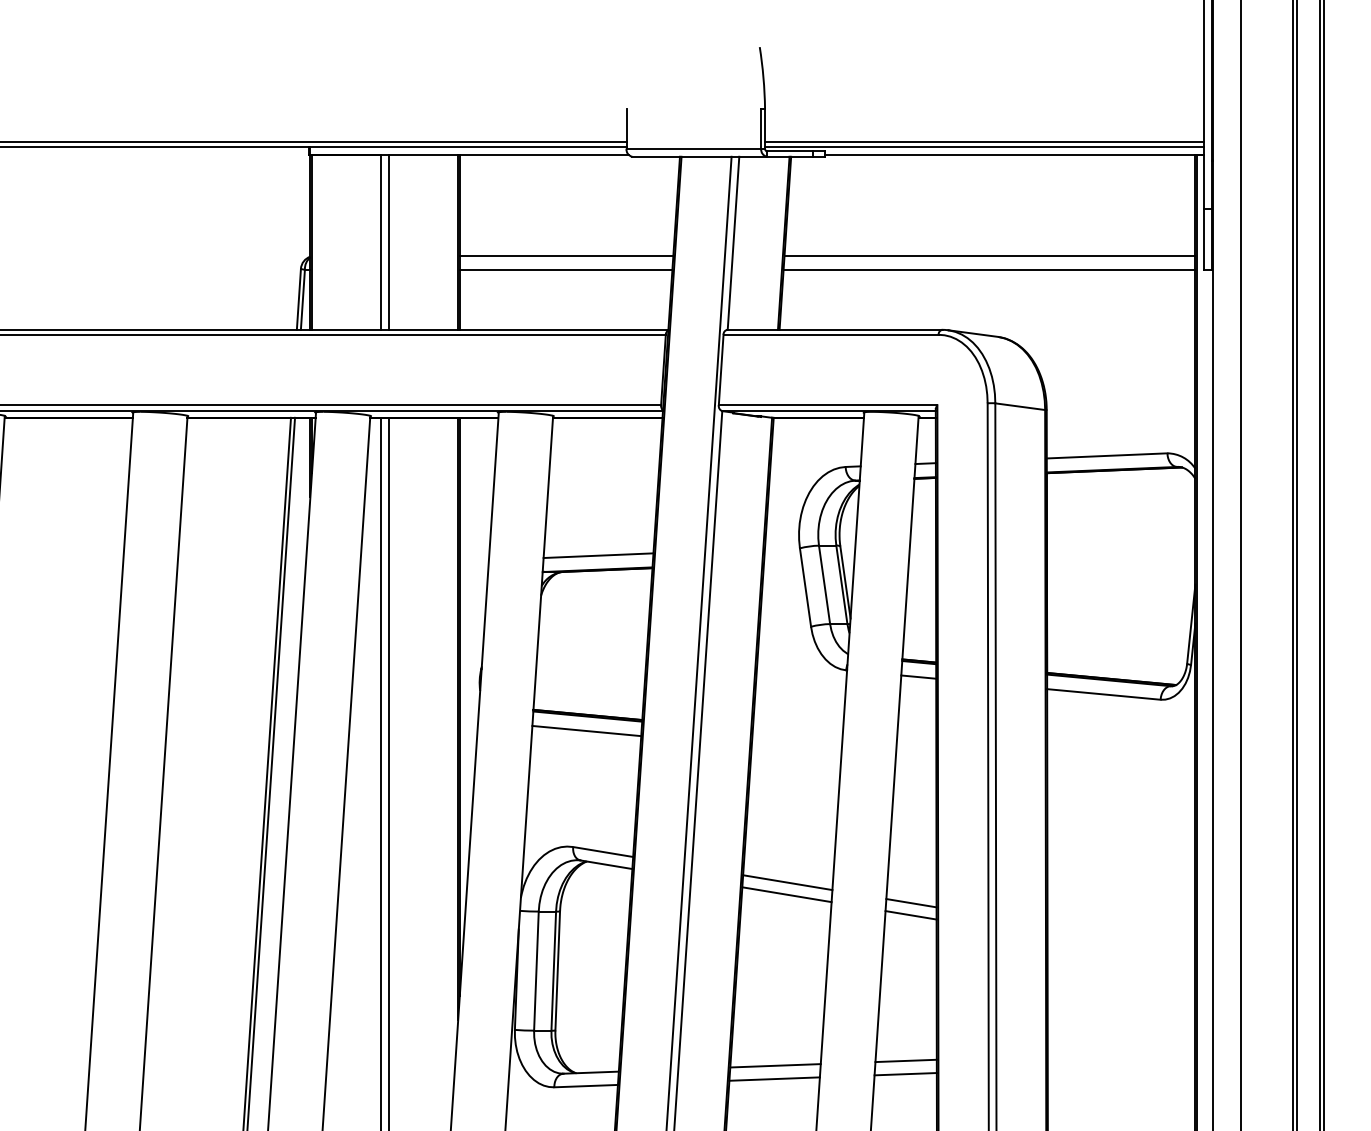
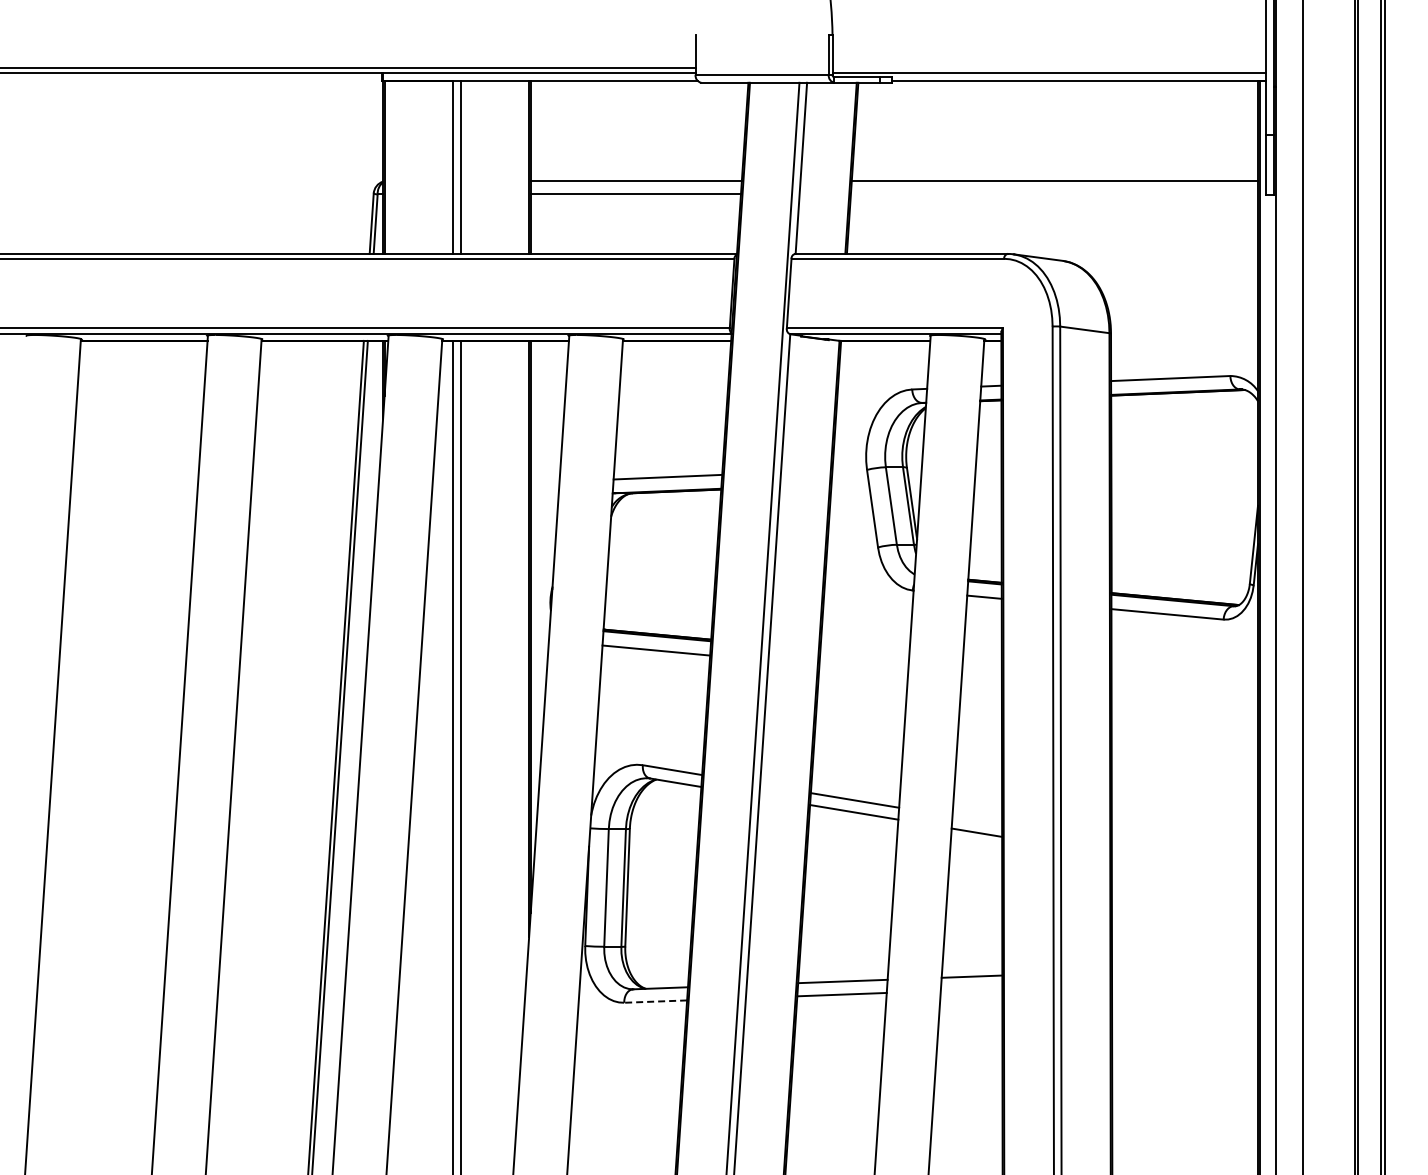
line: (984, 142) -> (1049, 68), removed
line: (989, 269) -> (1054, 194), removed
line: (911, 902) -> (977, 820), removed
line: (905, 1073) -> (971, 989), removed
line: (585, 1086) -> (655, 1001), solid -> dashed

